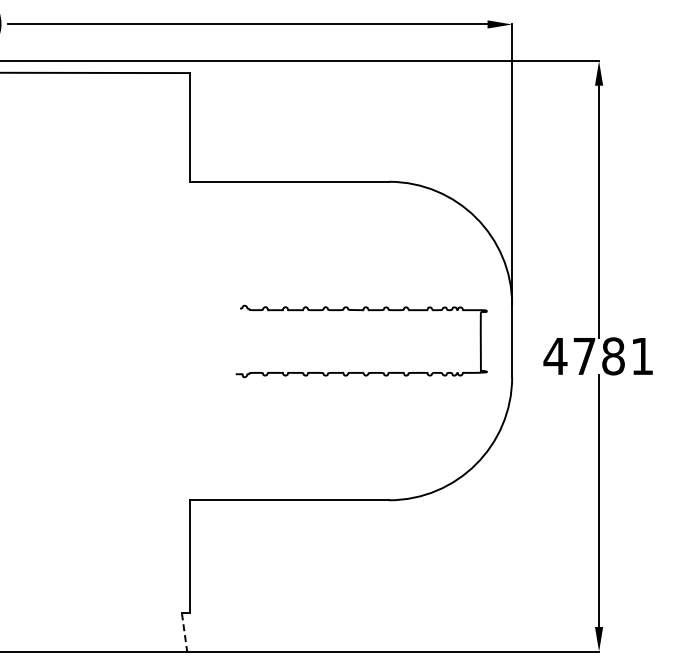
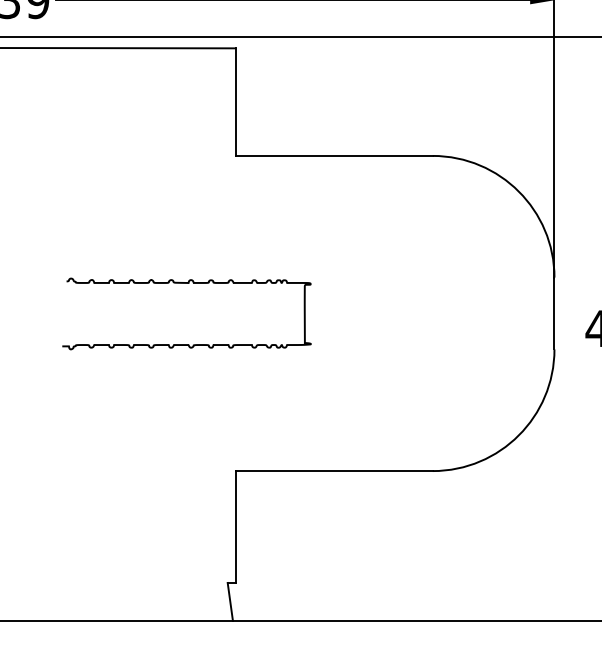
curve: (361, 311) -> (186, 284), moved
line: (184, 632) -> (230, 601), dashed -> solid

